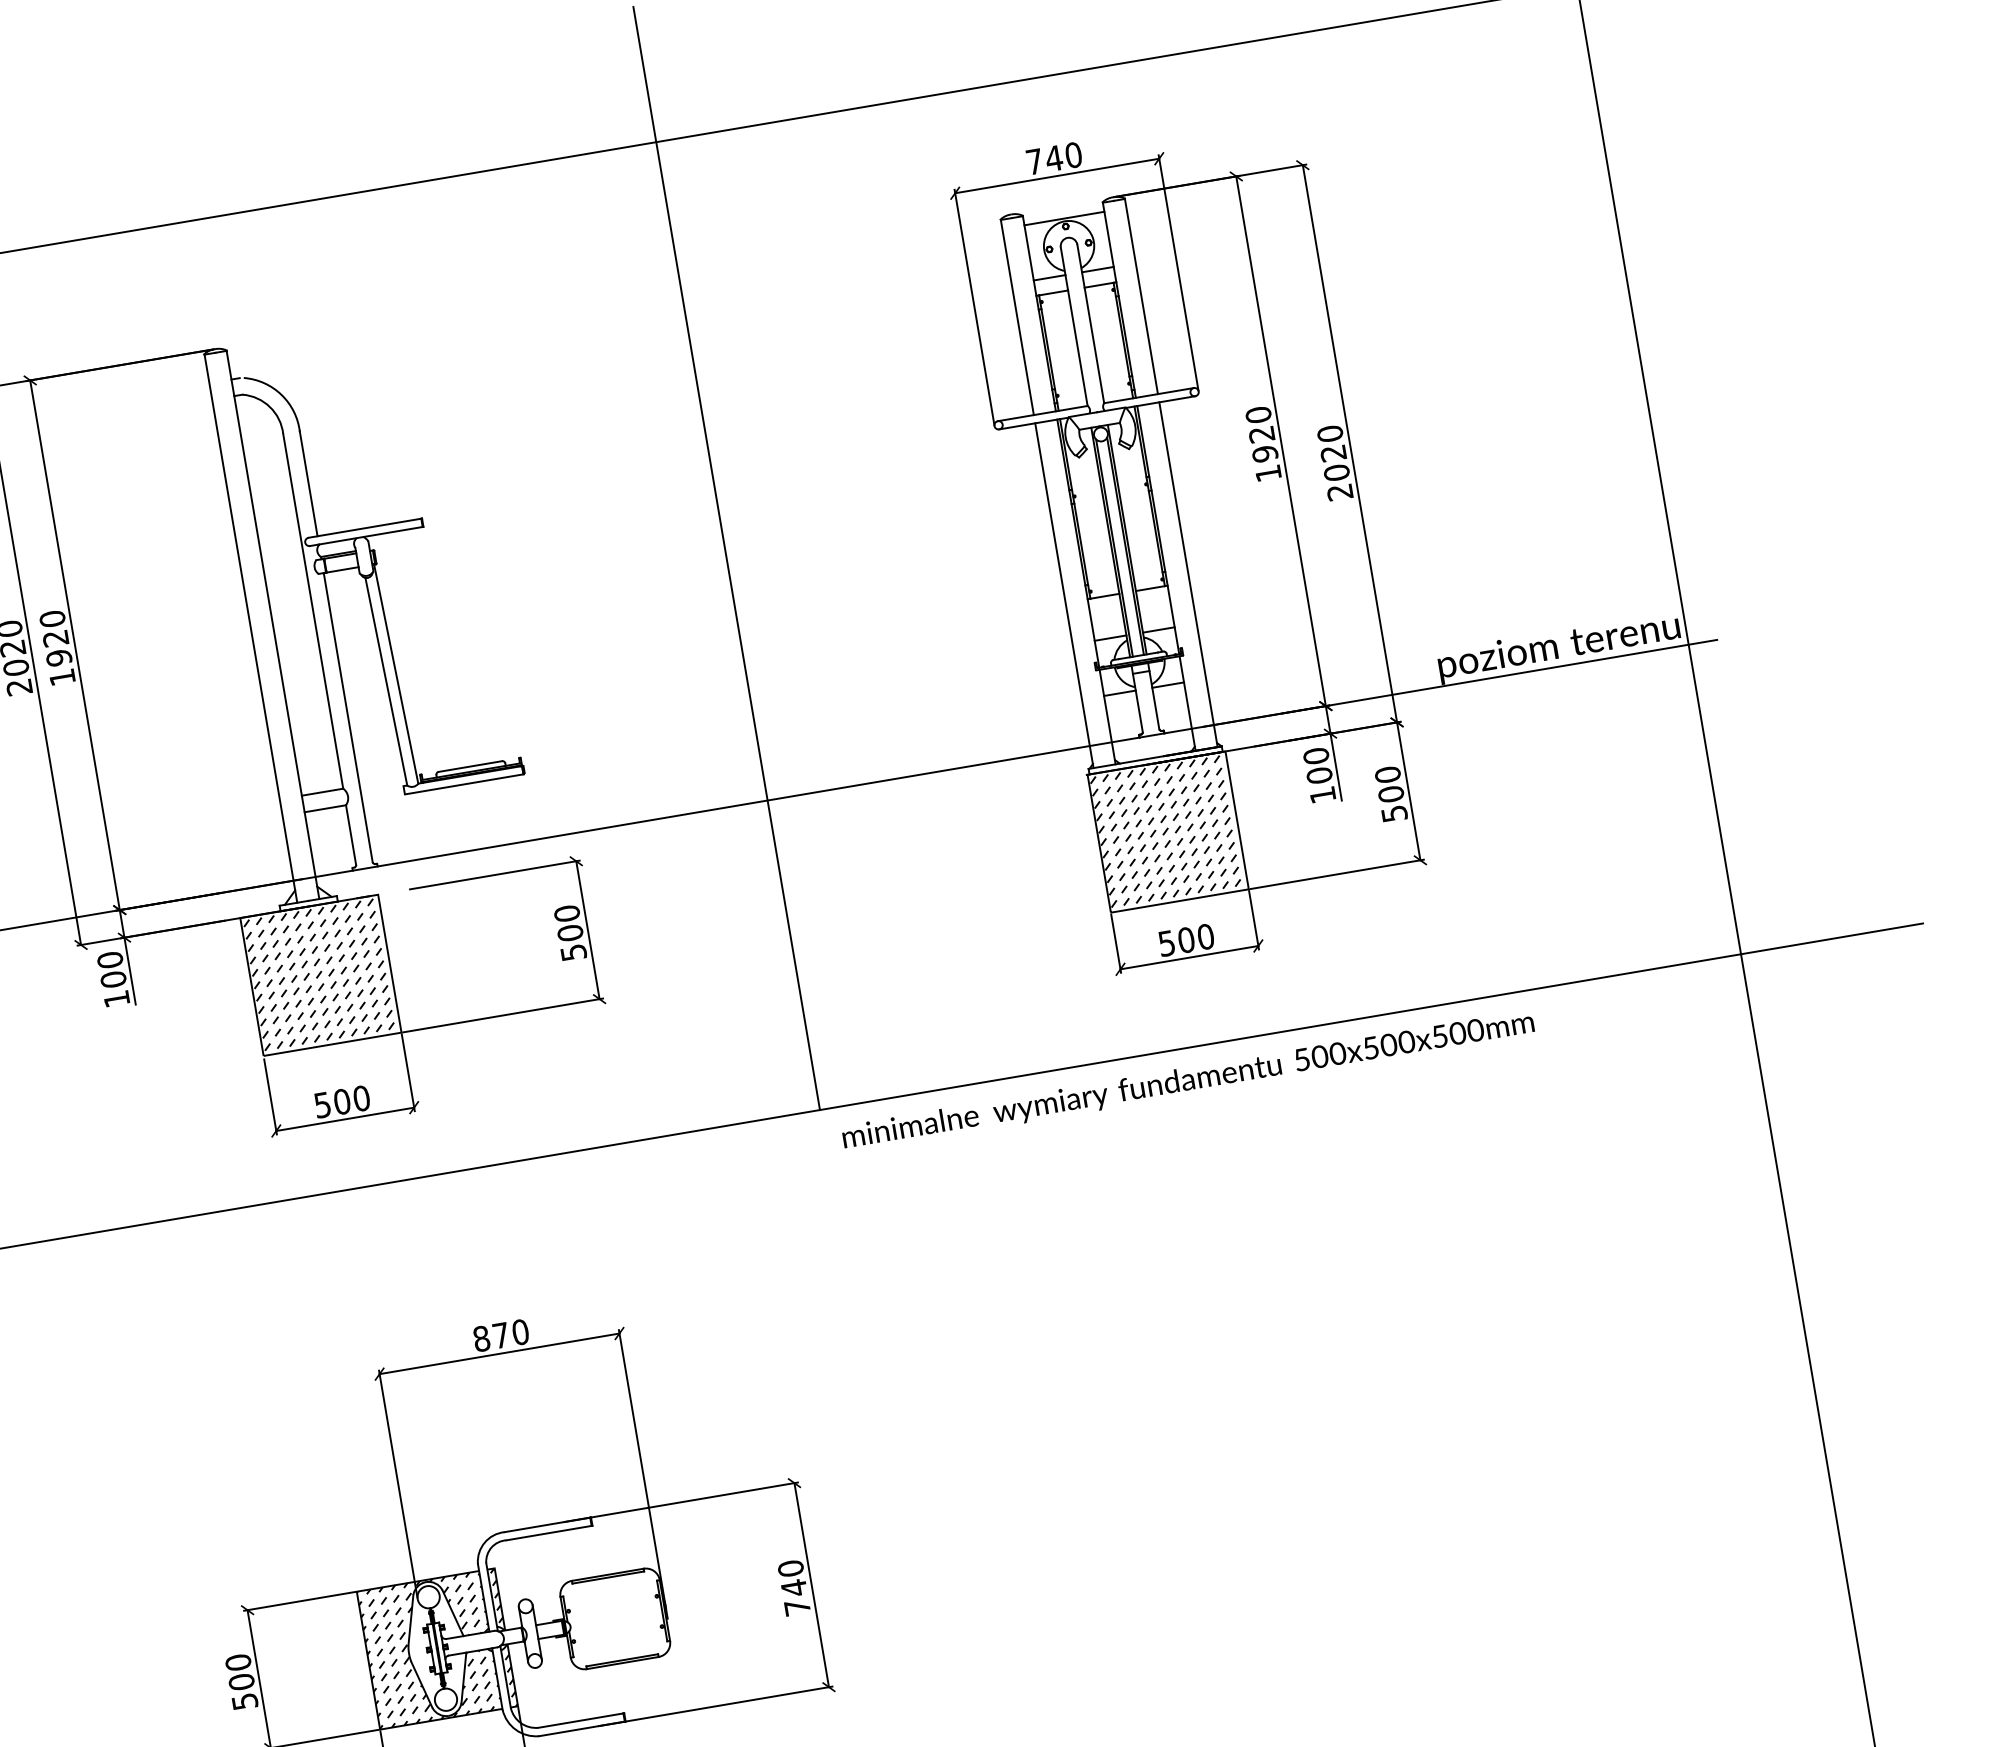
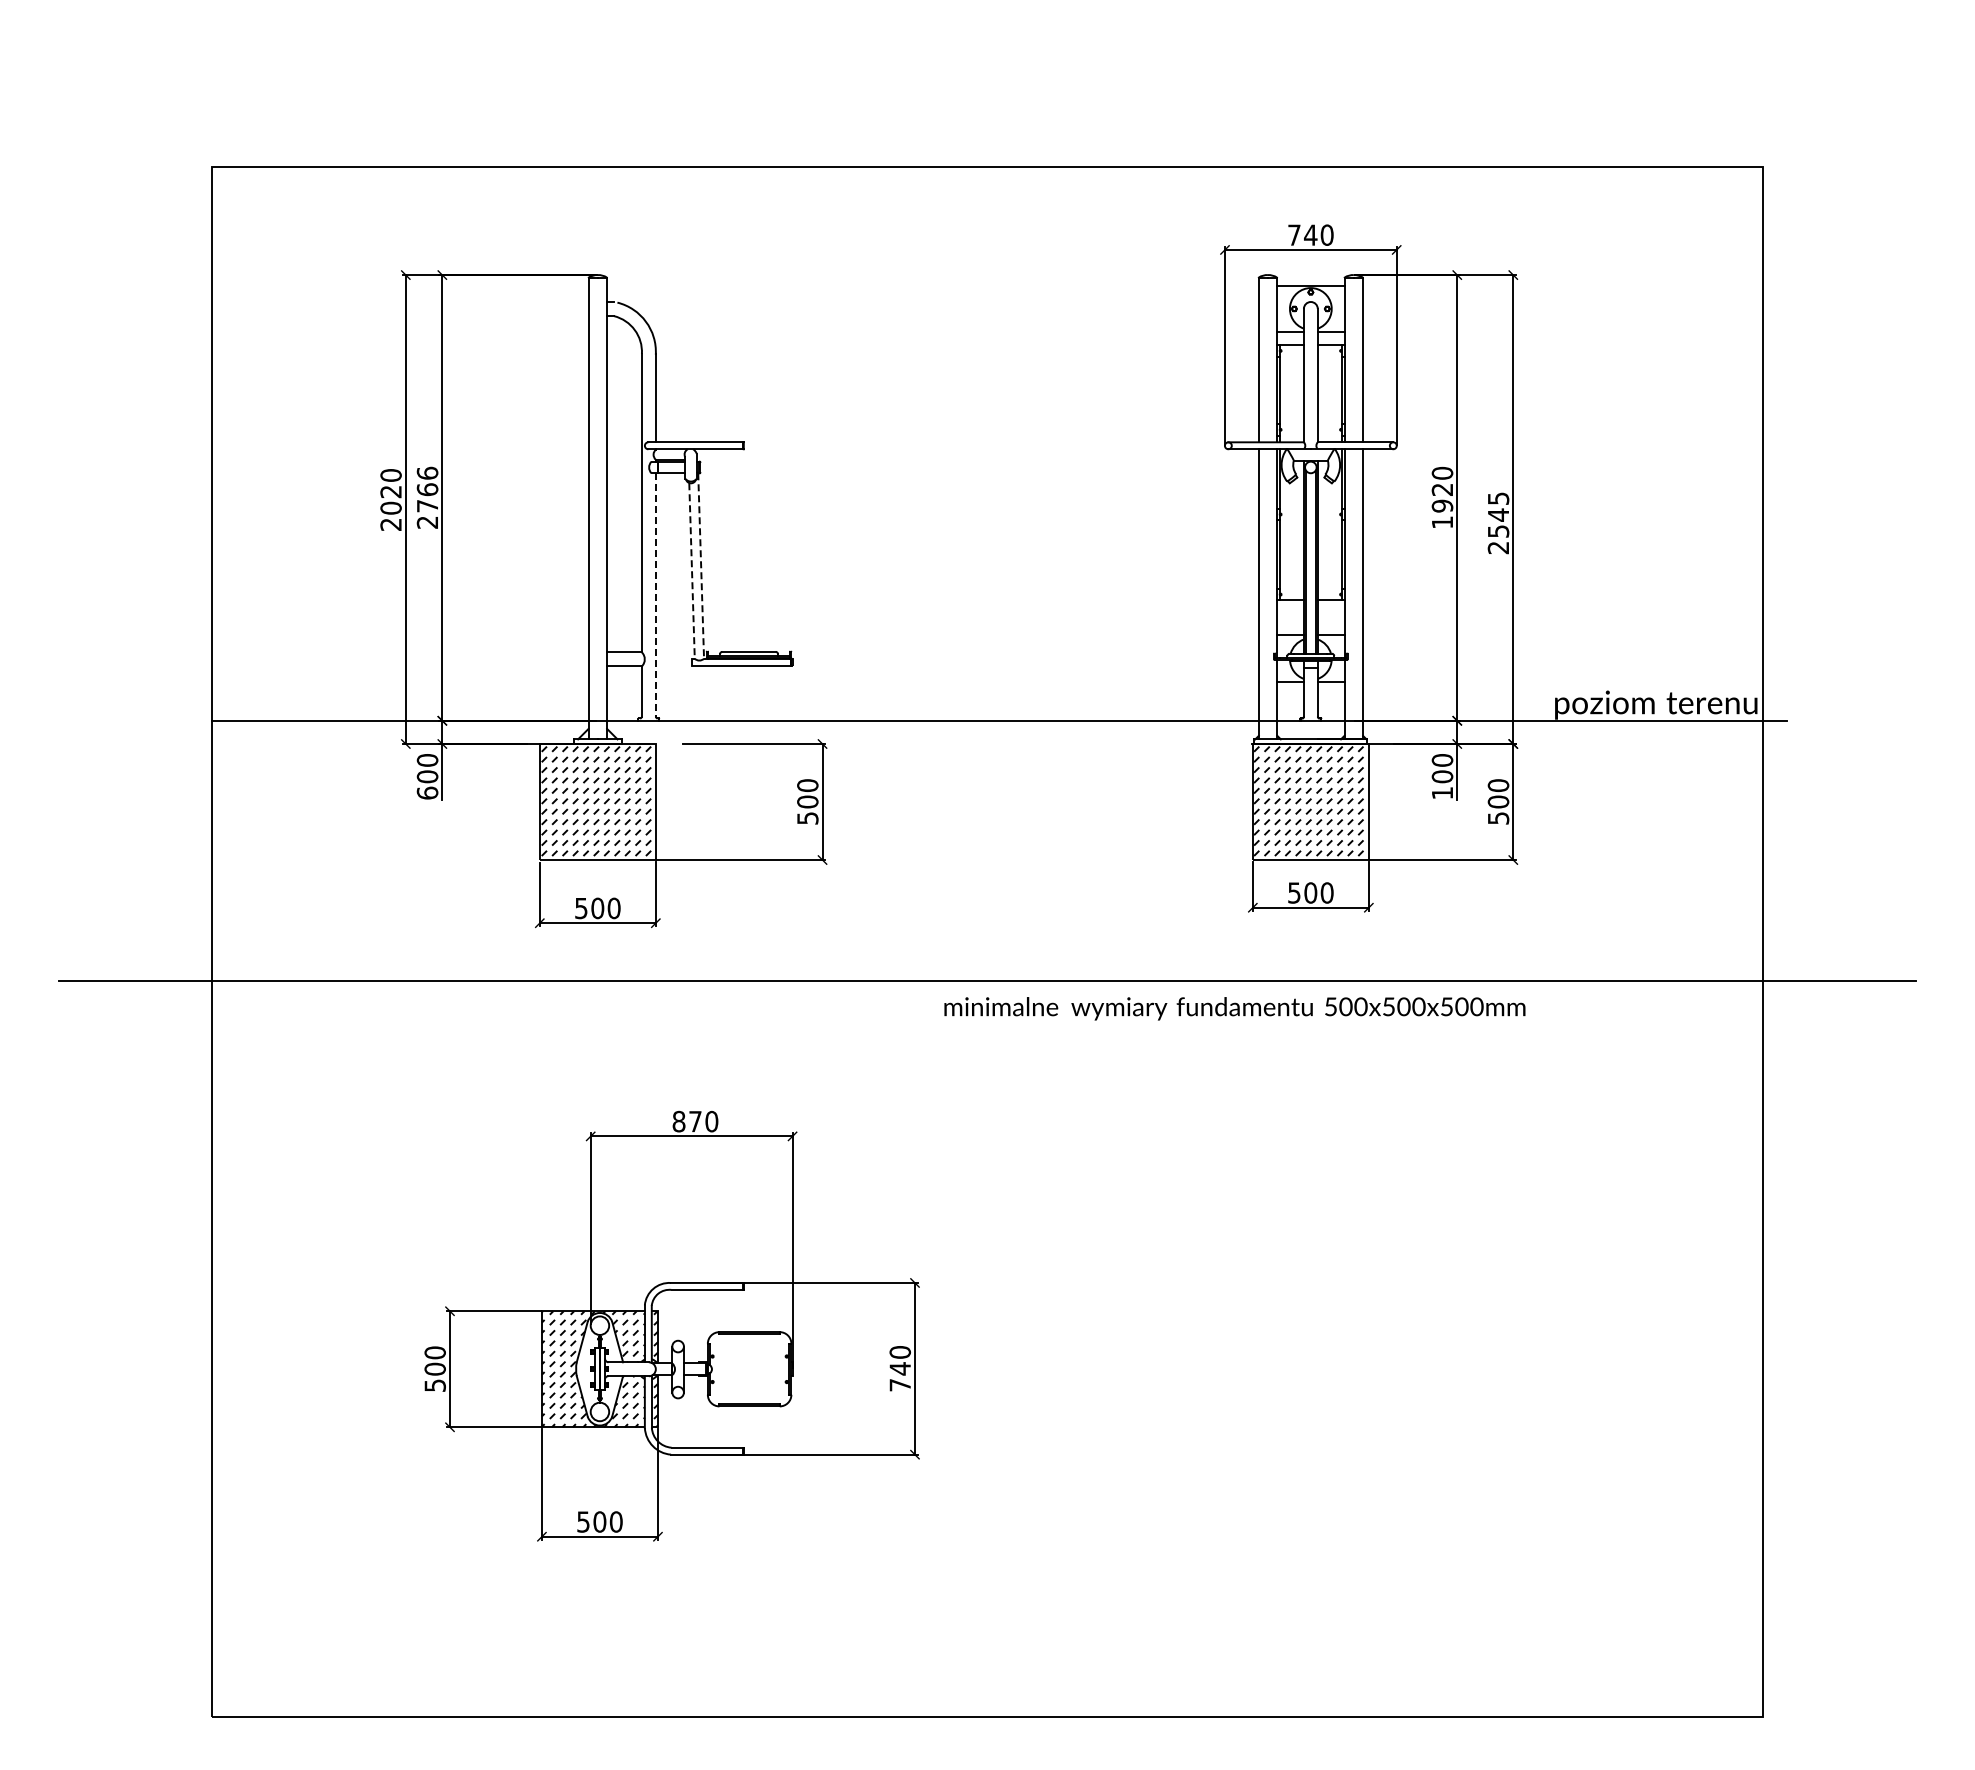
text: (1333, 452) -> (1498, 514), 2020 -> 2545
line: (726, 558) -> (987, 517), removed
text: (57, 647) -> (427, 497), 1920 -> 2766
line: (396, 673) -> (701, 565), solid -> dashed
line: (386, 681) -> (692, 570), solid -> dashed
line: (347, 717) -> (655, 594), solid -> dashed
text: (116, 998) -> (427, 792), 100 -> 600
text: (1187, 1081) -> (1234, 1008), moved

